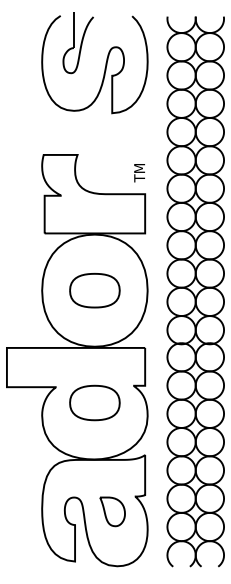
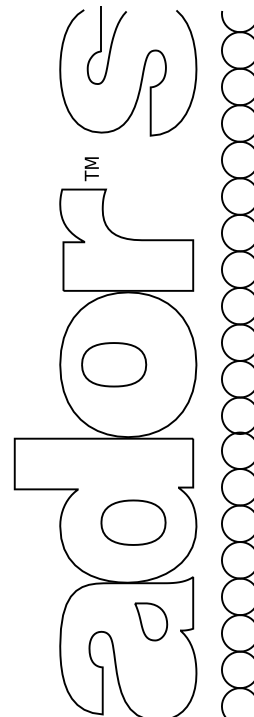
text: (139, 173) -> (91, 169), moved
part: (94, 290) -> (113, 364), moved
part: (94, 402) -> (132, 522), moved
part: (112, 511) -> (151, 621), moved

